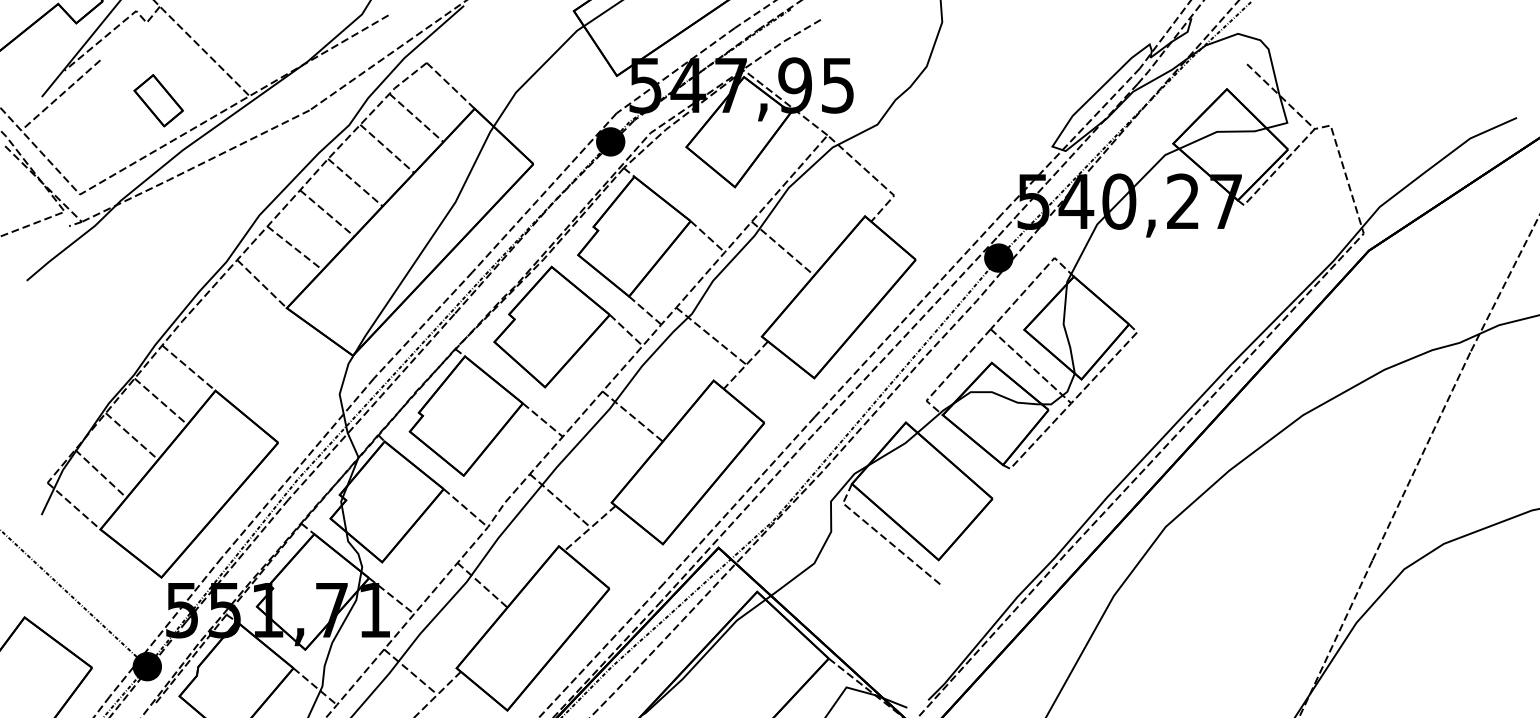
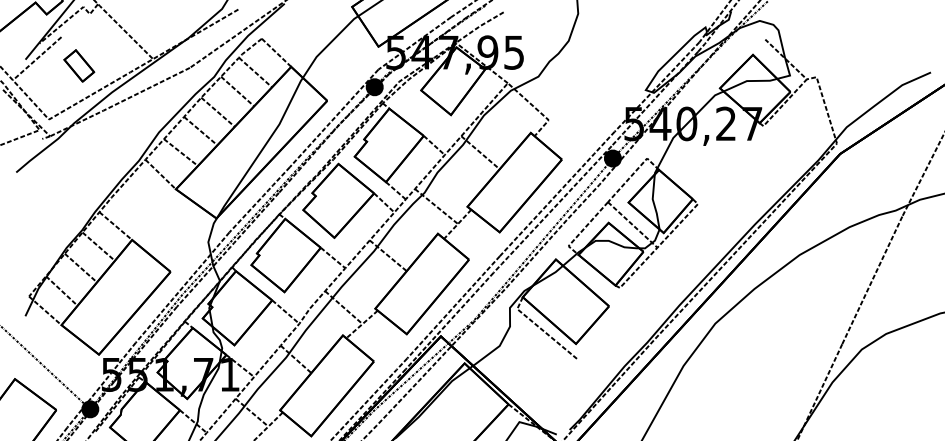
part: (159, 99) -> (79, 65), moved

